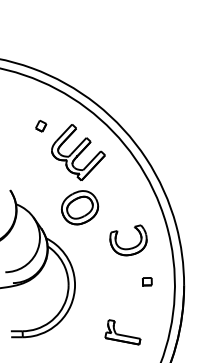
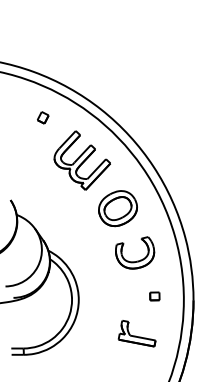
part: (41, 125) -> (43, 117), moved
part: (79, 207) -> (117, 208), moved
part: (122, 332) -> (136, 333), moved

